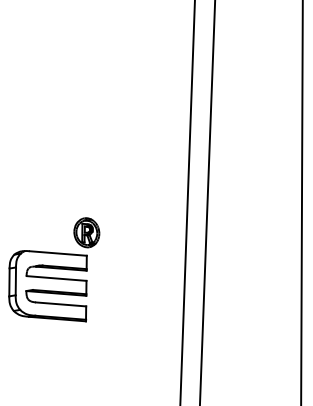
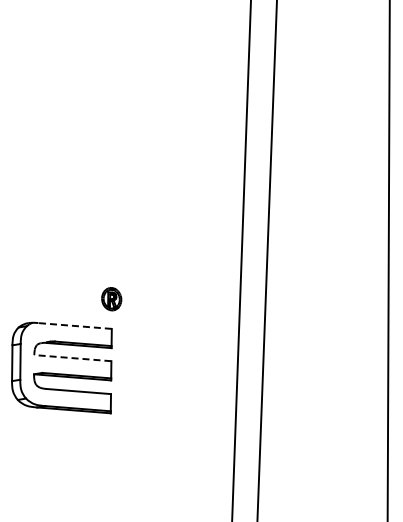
part: (86, 232) -> (111, 298), size x0.6
line: (58, 253) -> (75, 326), solid -> dashed
line: (56, 278) -> (72, 358), solid -> dashed

